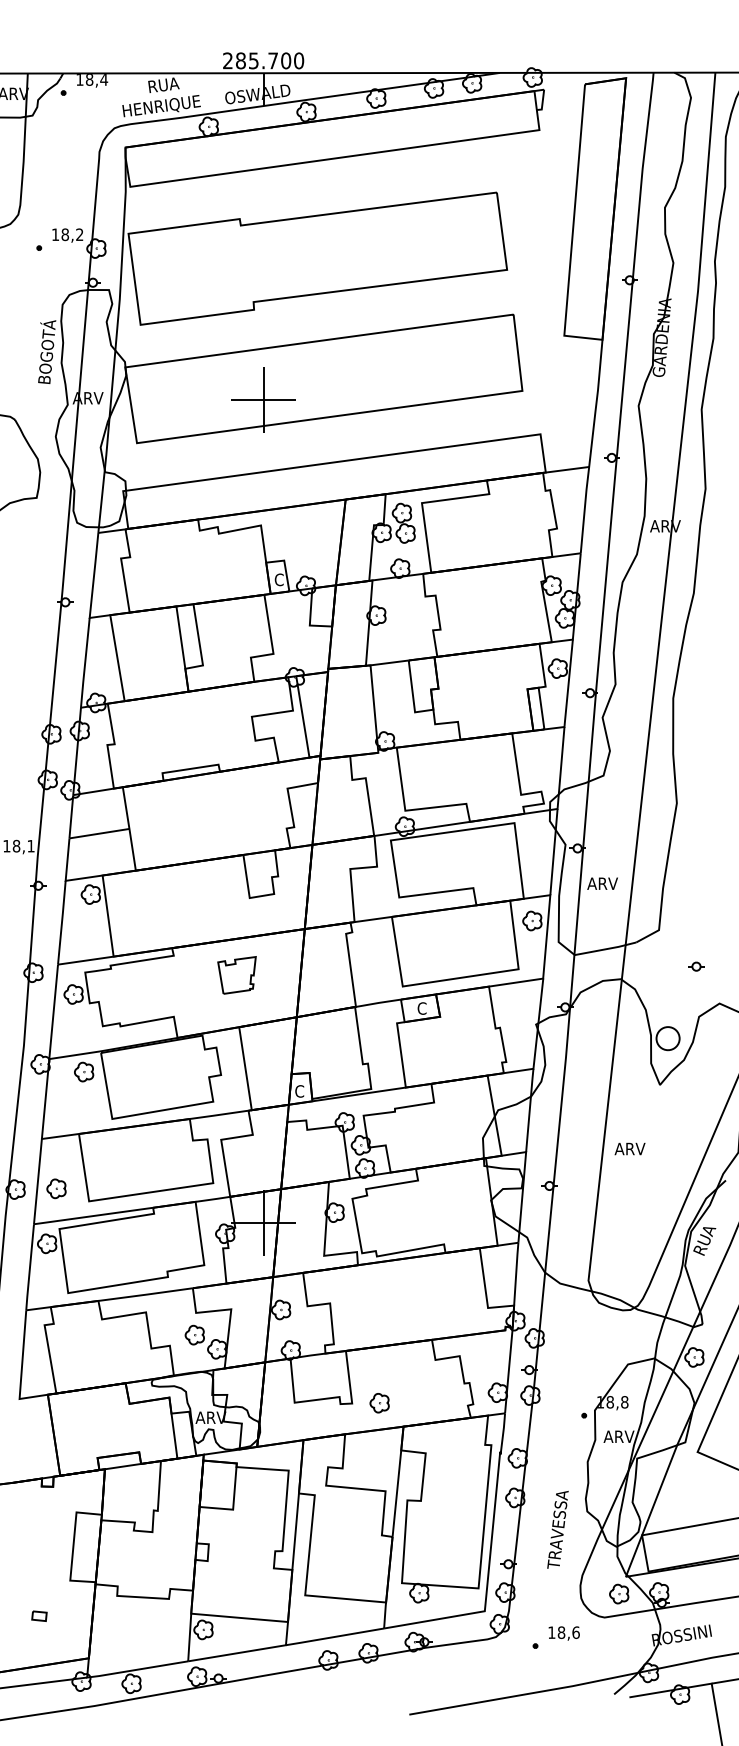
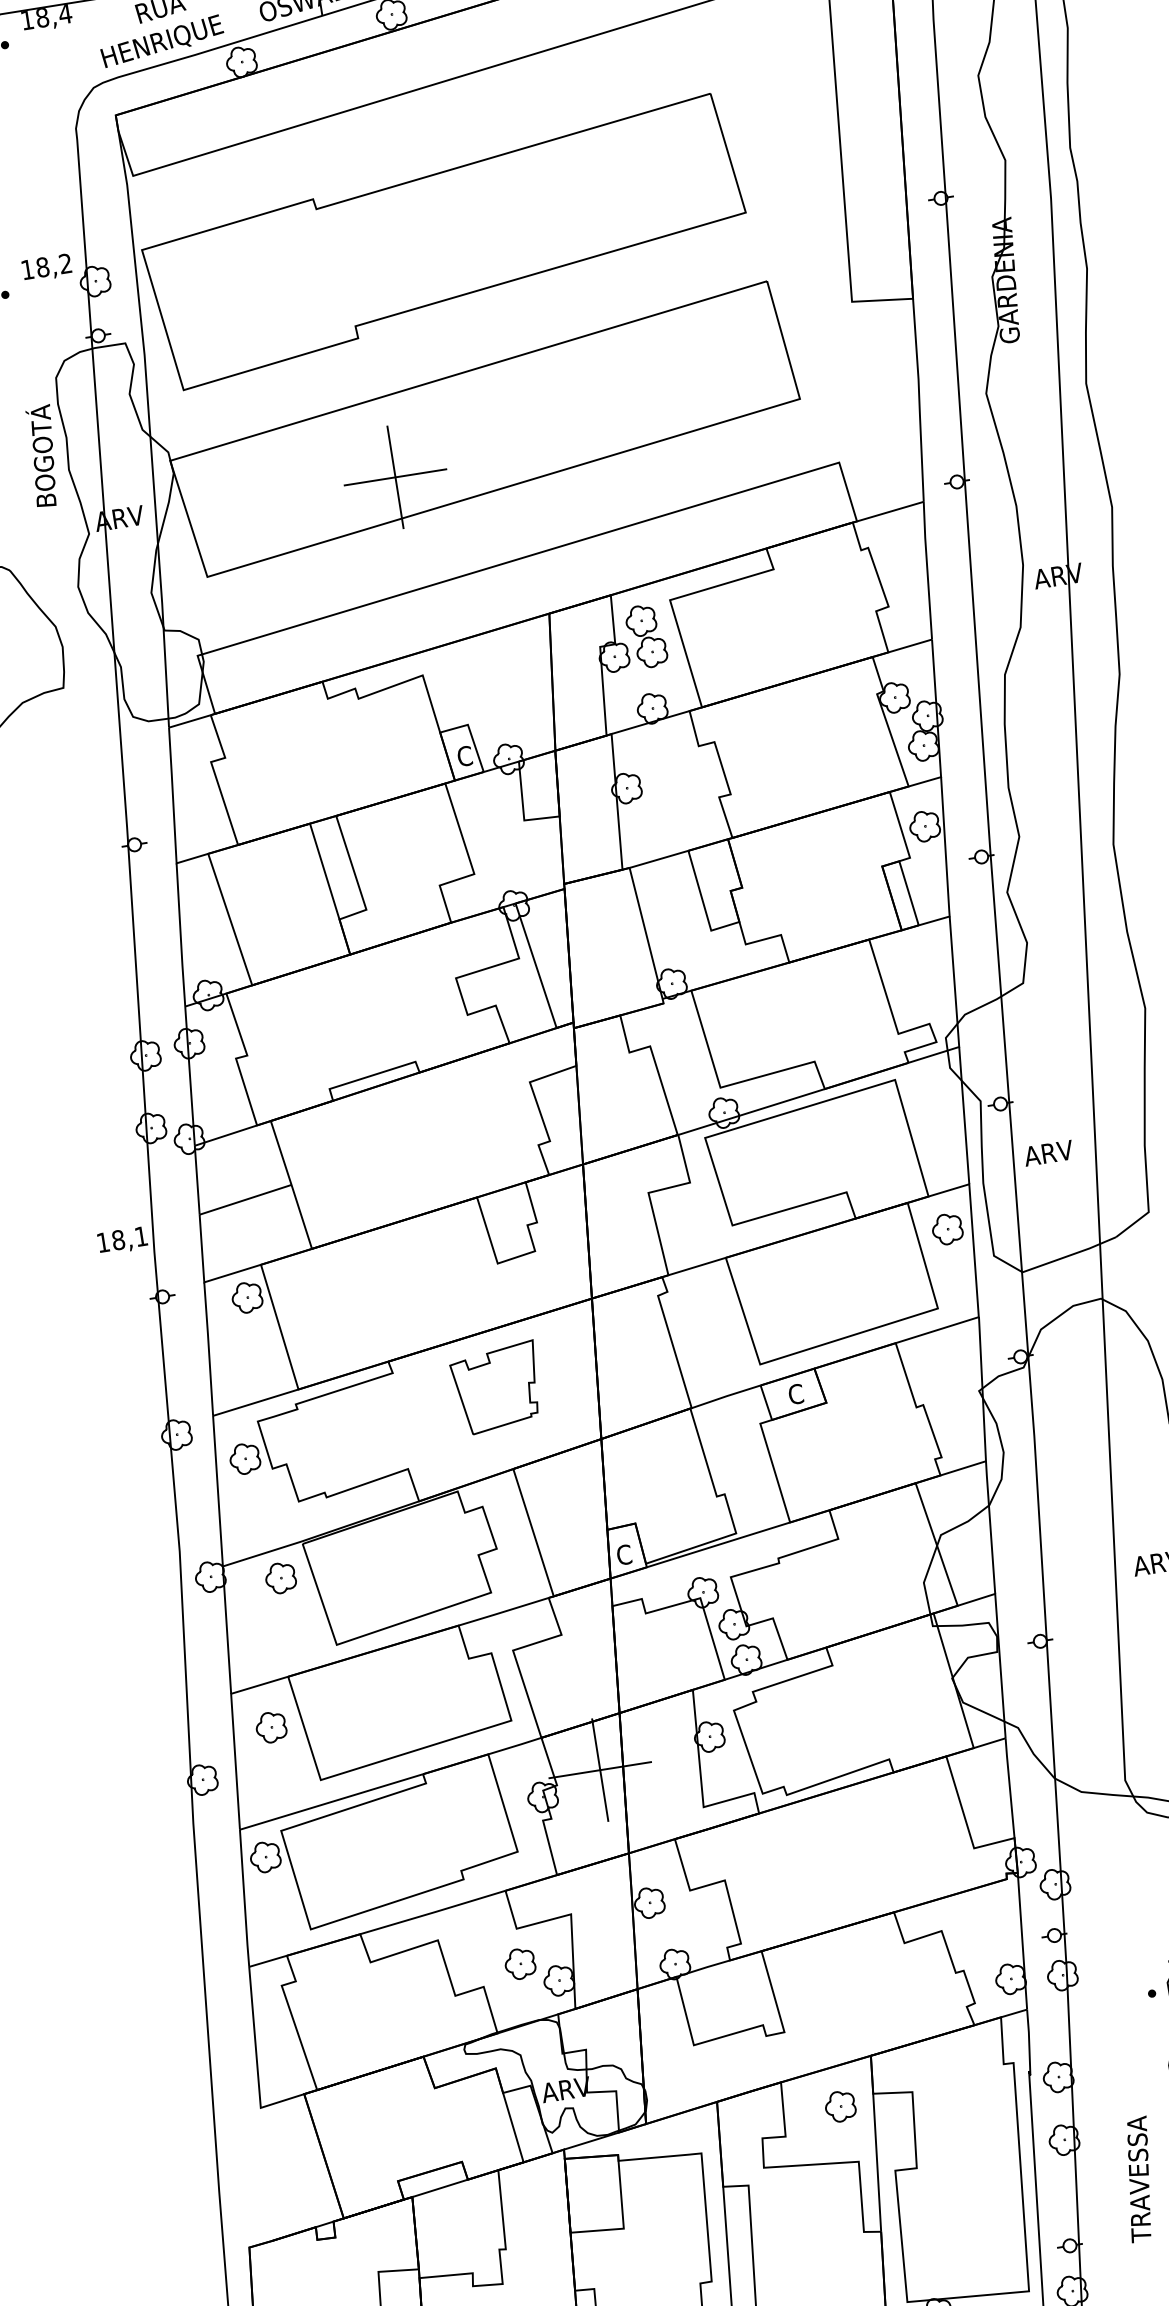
part: (236, 975) -> (496, 1388), size x1.43
part: (56, 1188) -> (271, 1726), moved
part: (379, 1403) -> (840, 2107), moved

